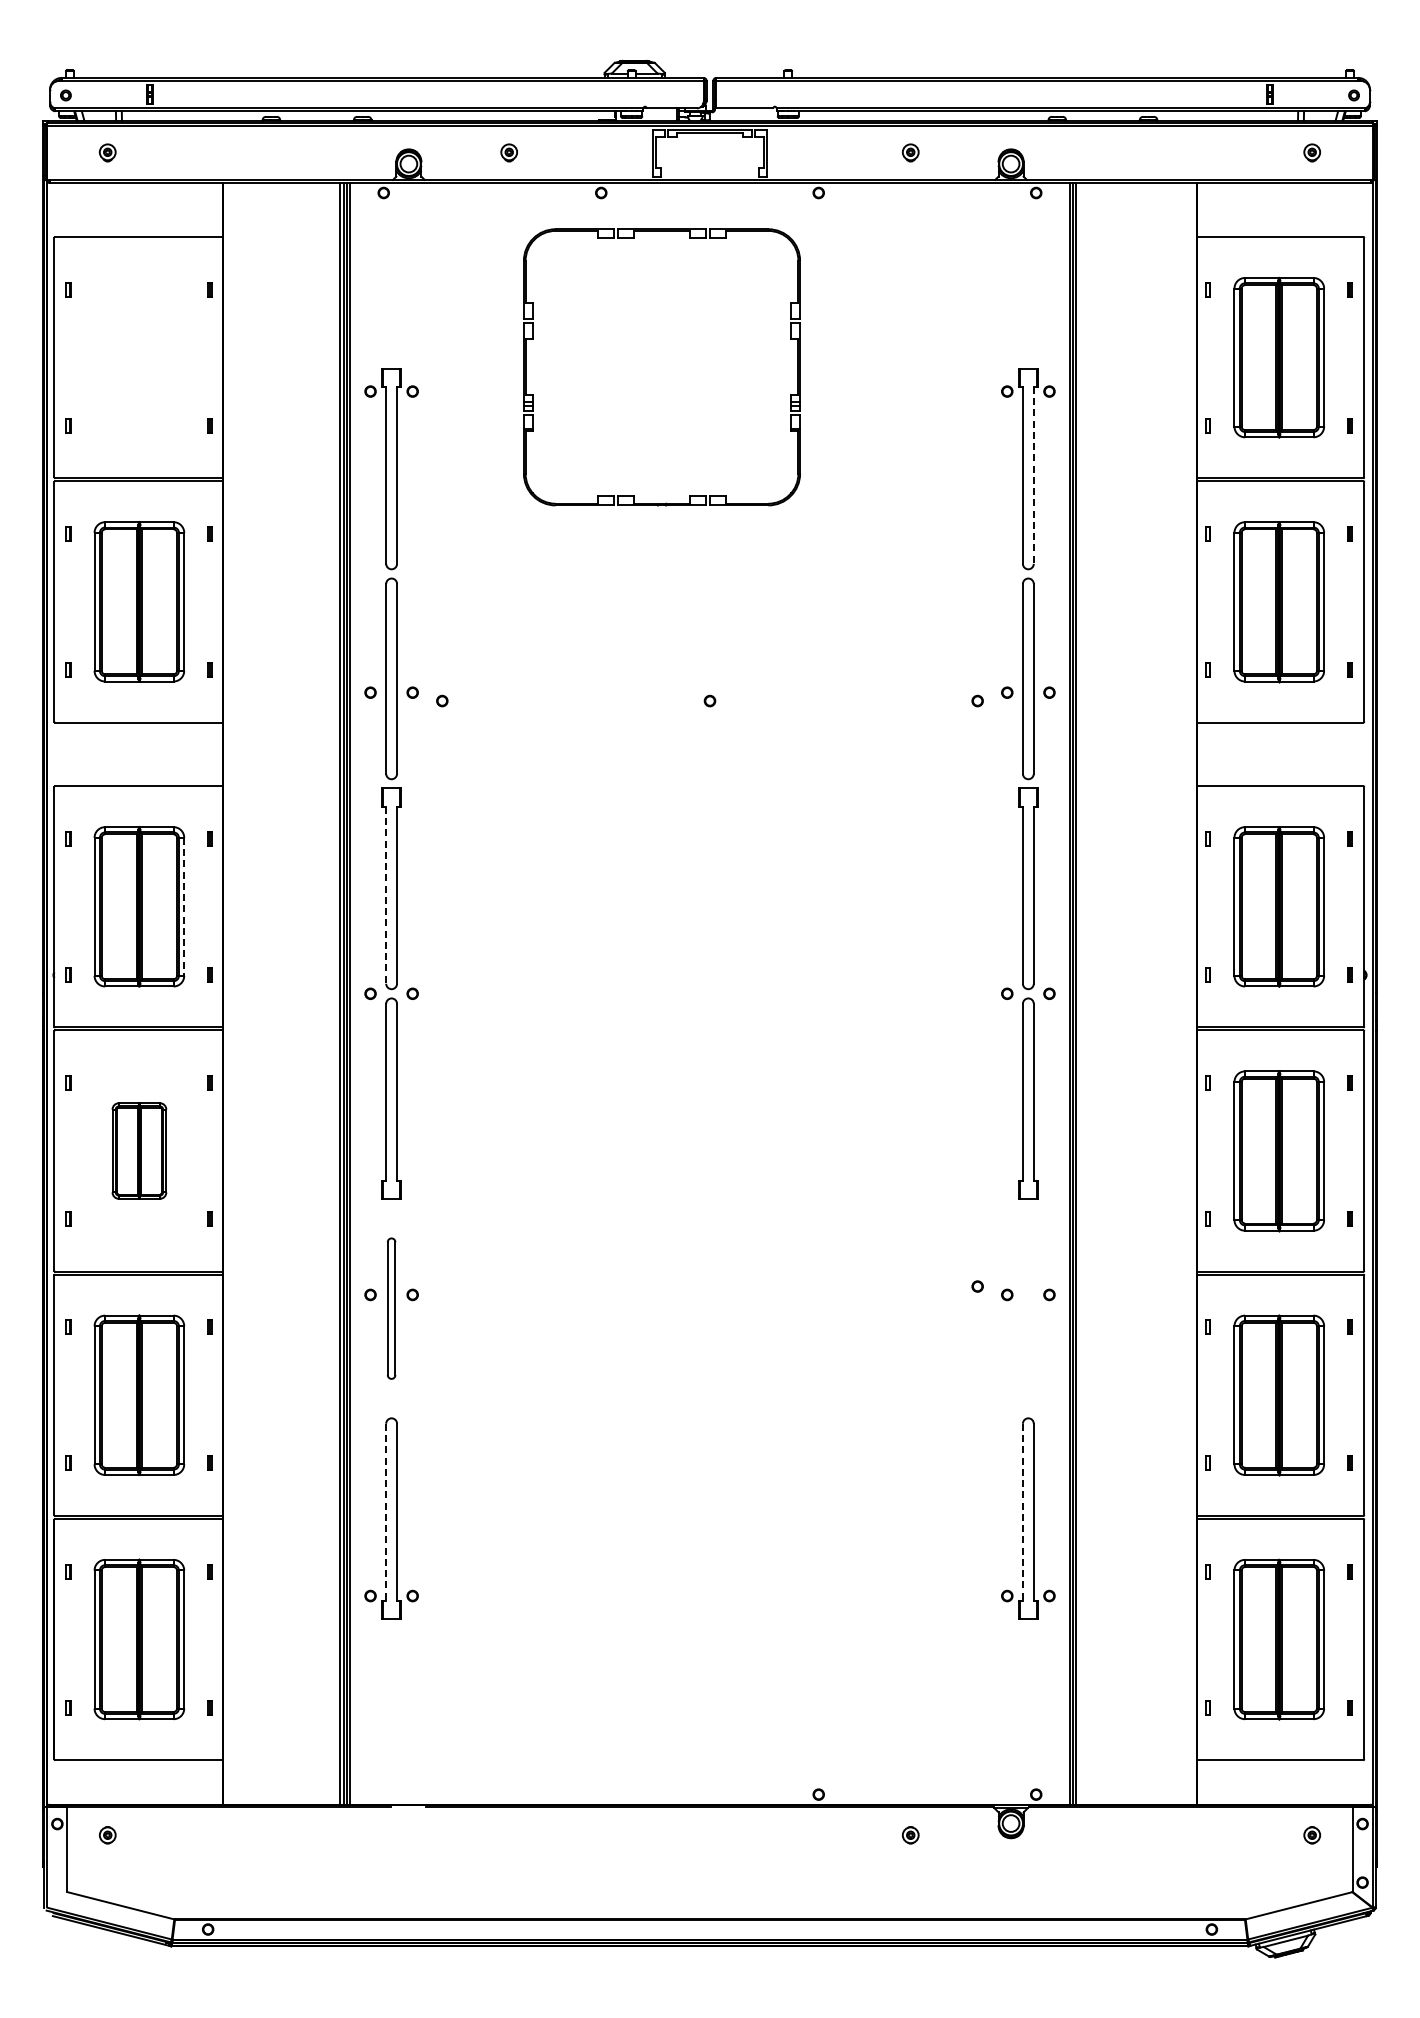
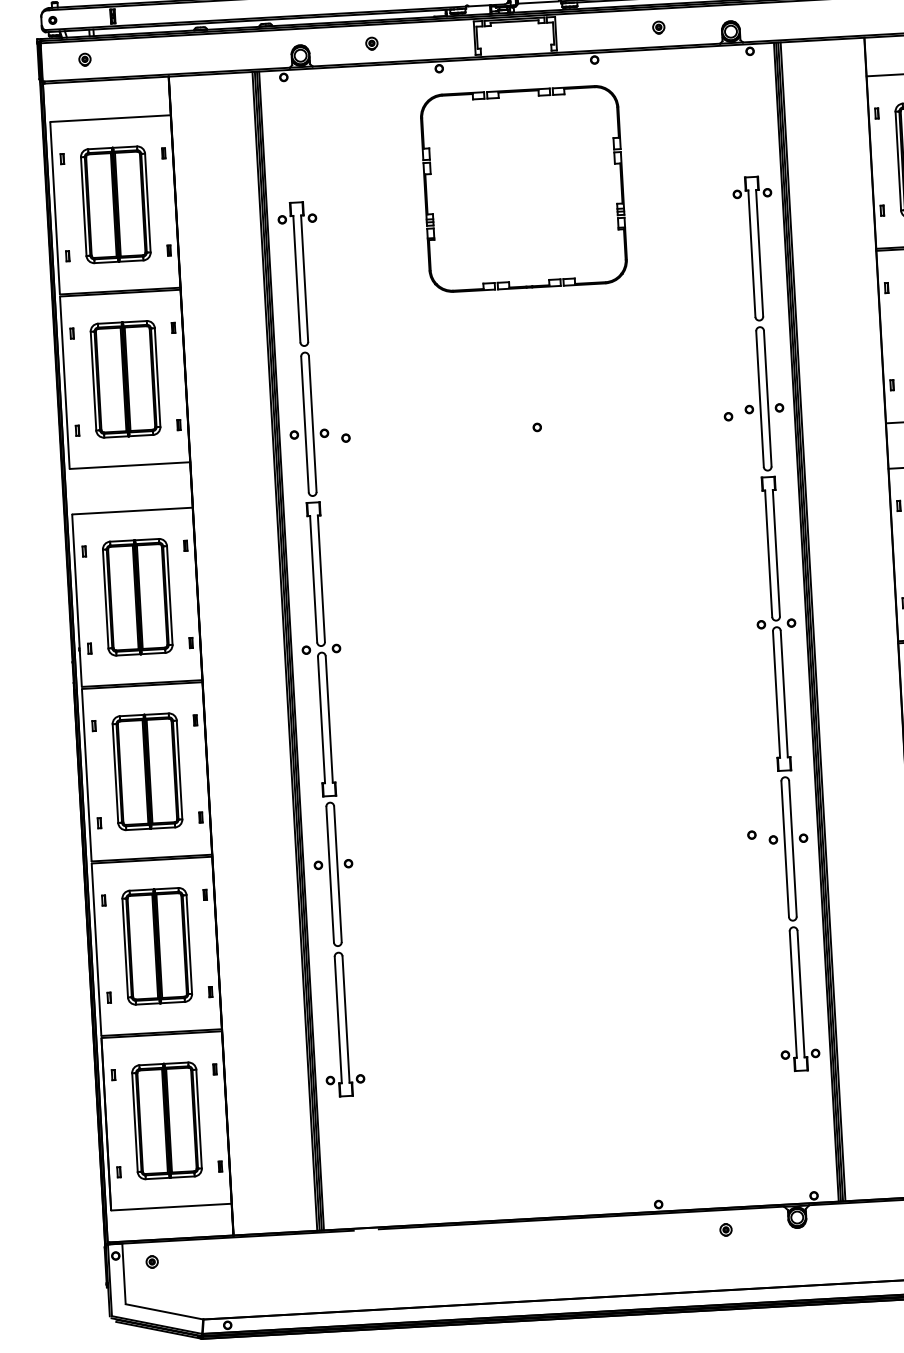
part: (139, 357) -> (115, 204), added
part: (533, 394) -> (433, 213), moved
line: (1033, 475) -> (759, 253), dashed -> solid
line: (386, 895) -> (313, 579), dashed -> solid
line: (184, 907) -> (170, 595), dashed -> solid
line: (1079, 993) -> (812, 621), added
part: (139, 1150) -> (147, 771), size x1.67
part: (391, 1308) -> (333, 874), size x1.43
part: (1028, 1308) -> (789, 848), added
line: (386, 1512) -> (338, 1020), dashed -> solid
line: (1022, 1512) -> (792, 994), dashed -> solid

